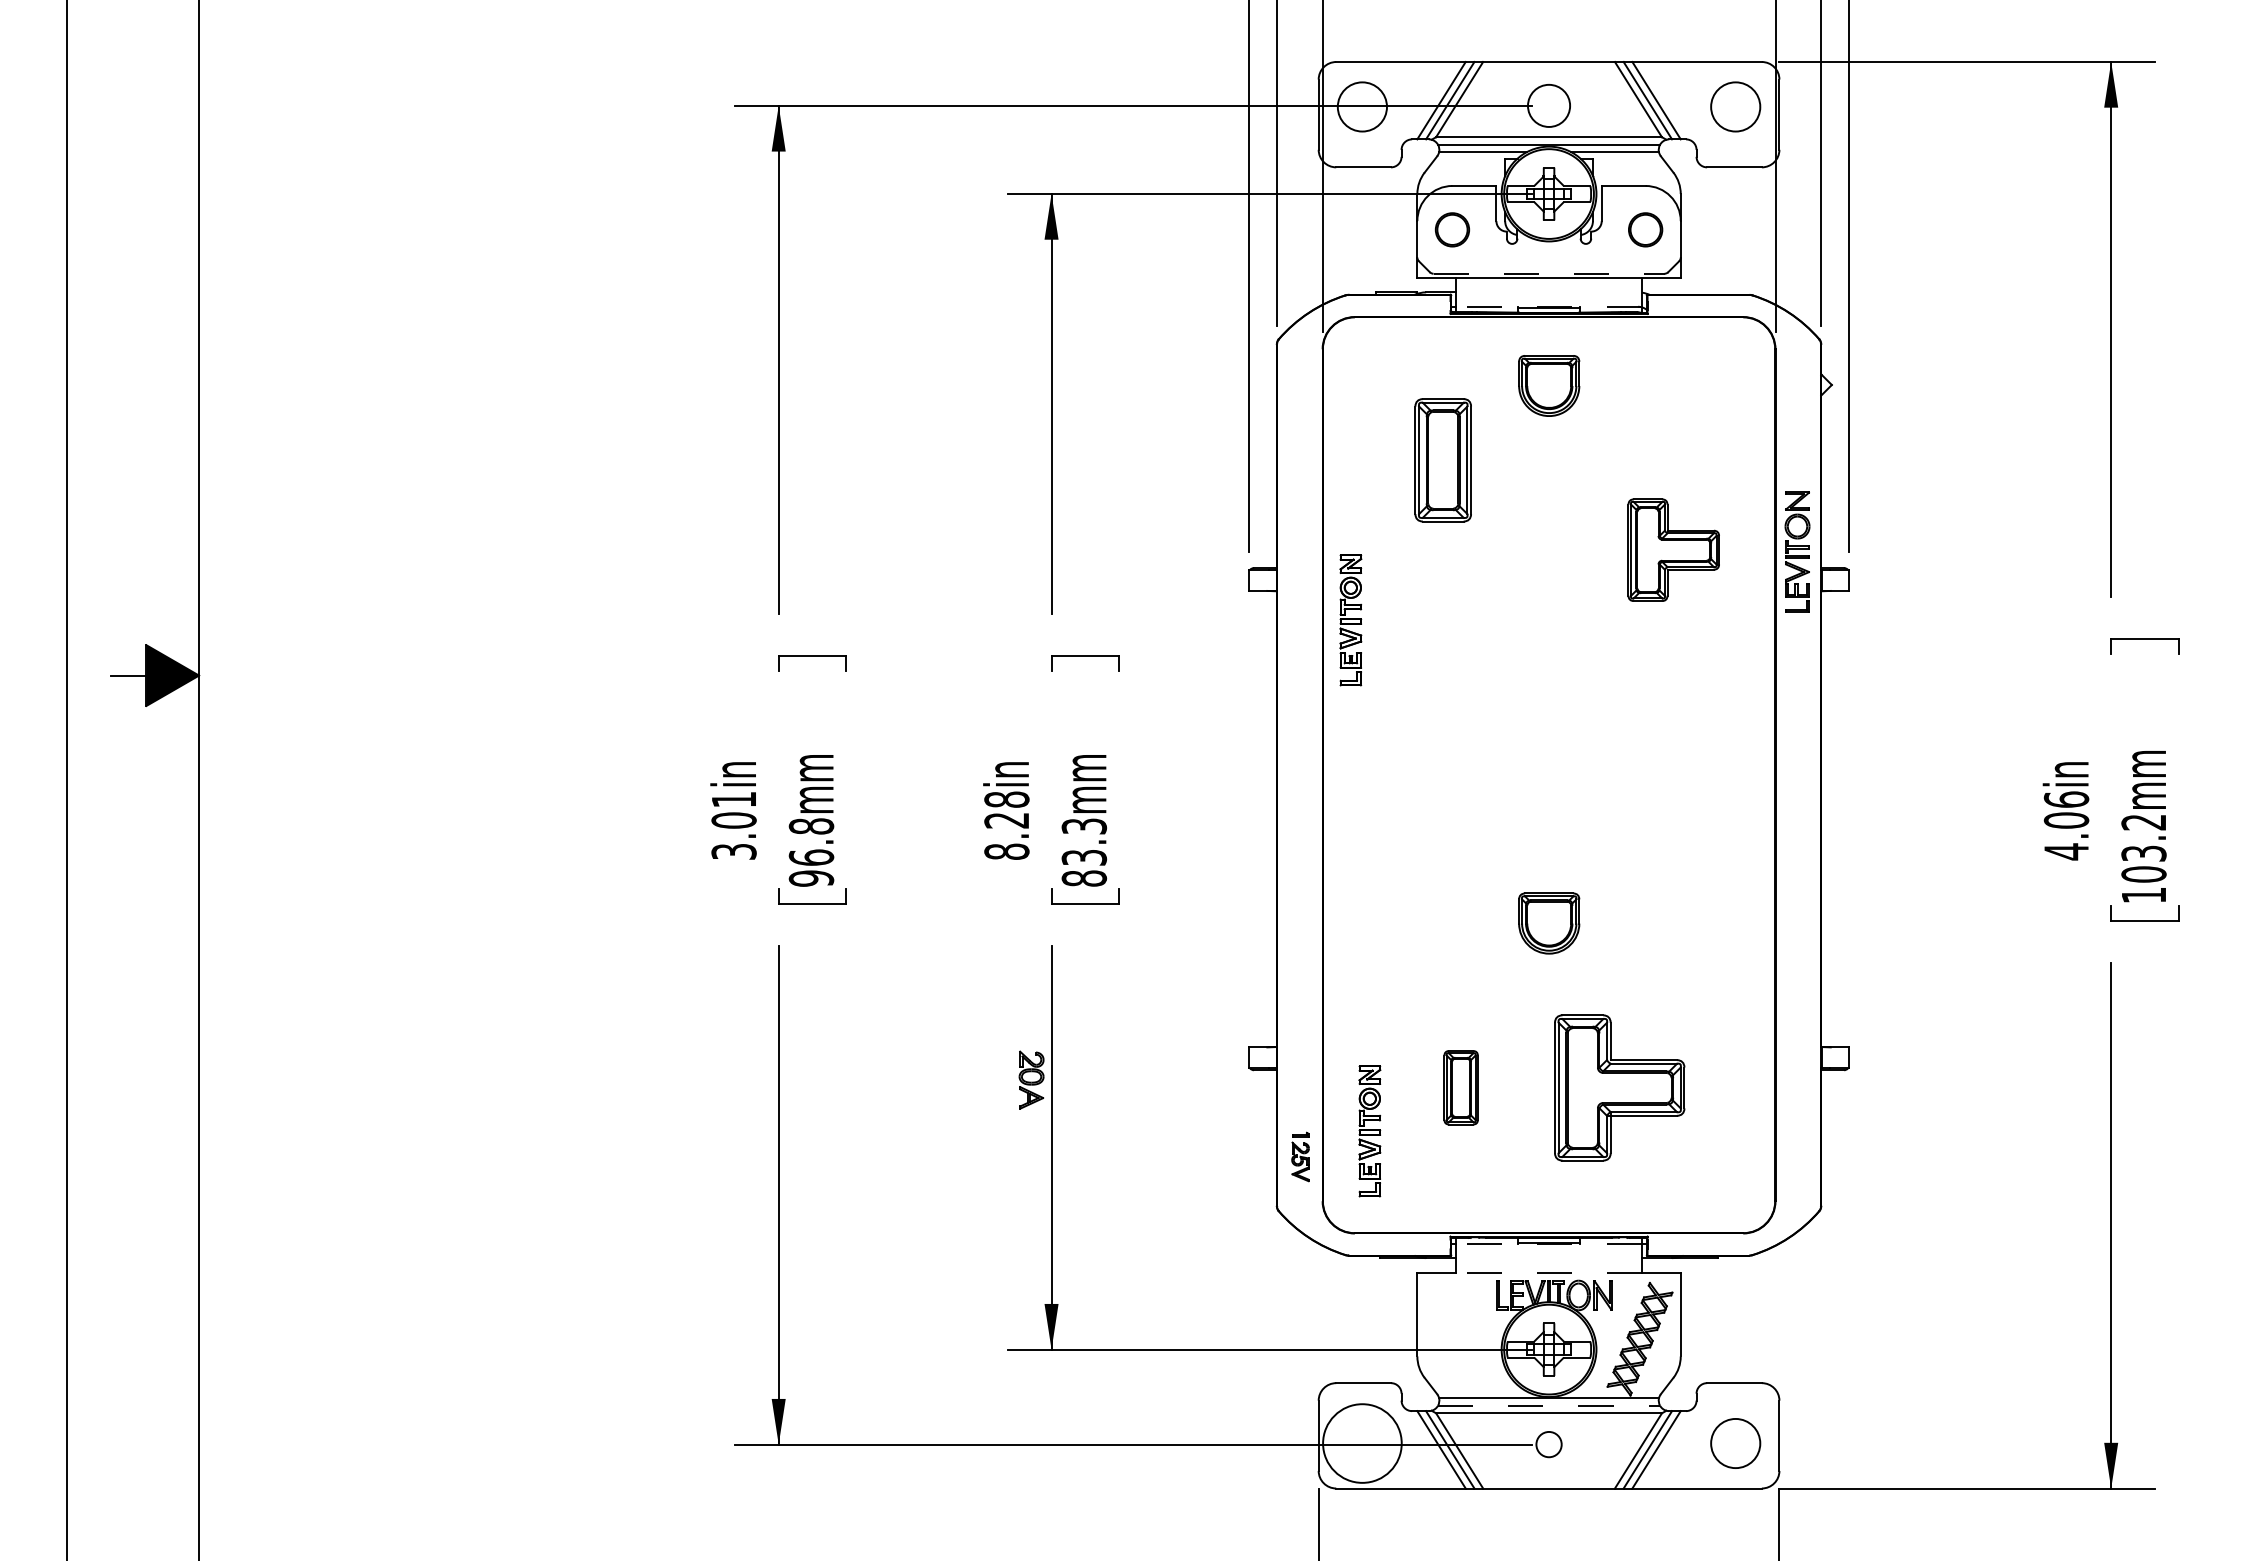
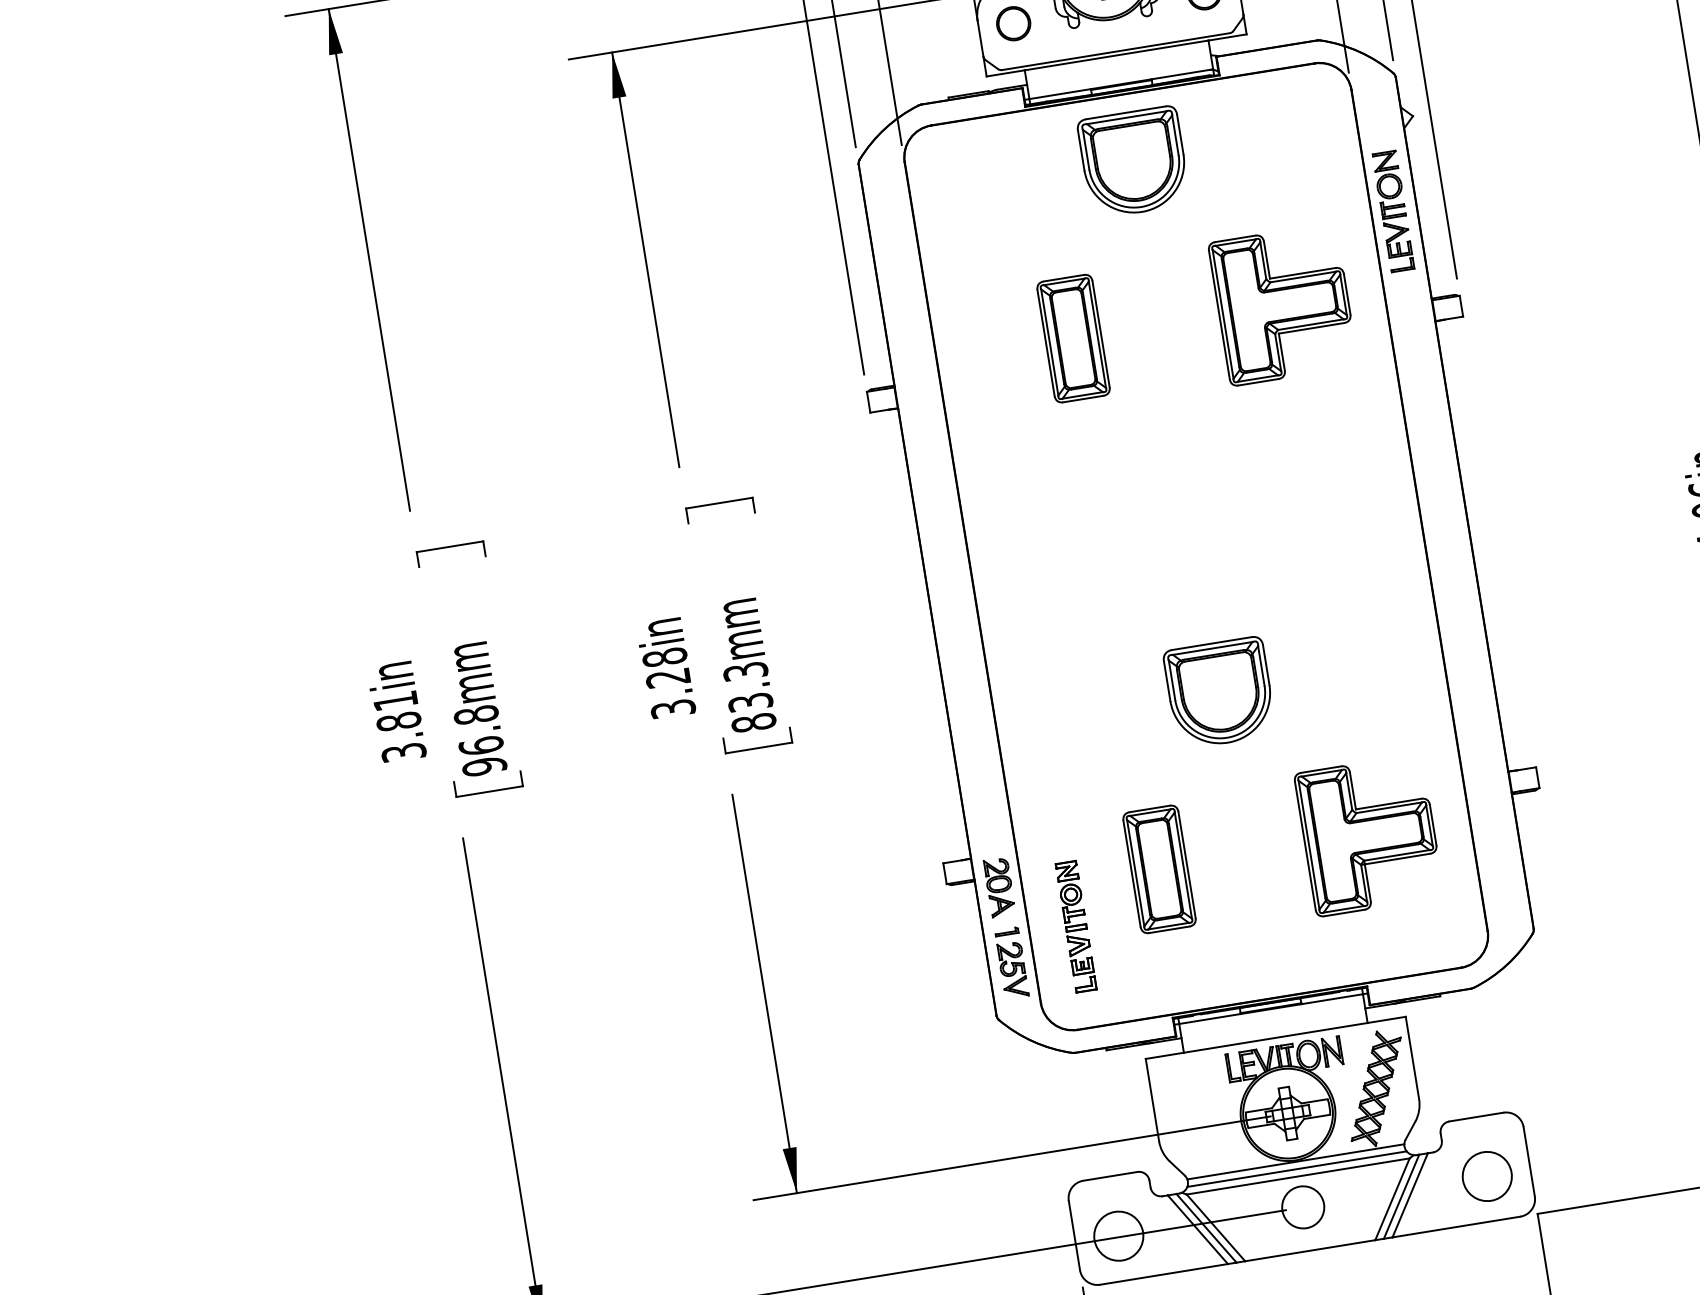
line: (1549, 273) -> (1116, 51), dashed -> solid
line: (1548, 306) -> (1120, 84), dashed -> solid
part: (1549, 385) -> (1134, 161), size x1.67
part: (1442, 460) -> (1072, 338), moved
part: (1673, 549) -> (1282, 303), size x1.43
part: (1797, 551) -> (1393, 211), moved
part: (1350, 620) -> (975, 425), removed
text: (733, 820) -> (398, 721), 3.01in -> 3.81in
text: (1006, 851) -> (672, 708), 8.28in -> 3.28in
part: (1549, 923) -> (1220, 692), size x1.67
part: (1031, 1079) -> (999, 886), moved
part: (1460, 1087) -> (1158, 869), size x1.67
part: (1619, 1087) -> (1368, 834), moved
part: (1300, 1156) -> (1011, 962), size x1.43
line: (1548, 1243) -> (1270, 1008), dashed -> solid
line: (1548, 1272) -> (1275, 1037), dashed -> solid
line: (1549, 1405) -> (1297, 1168), dashed -> solid
circle: (1361, 1443) -> (1117, 1236), size x0.62
circle: (1548, 1444) -> (1302, 1207), size x1.67

